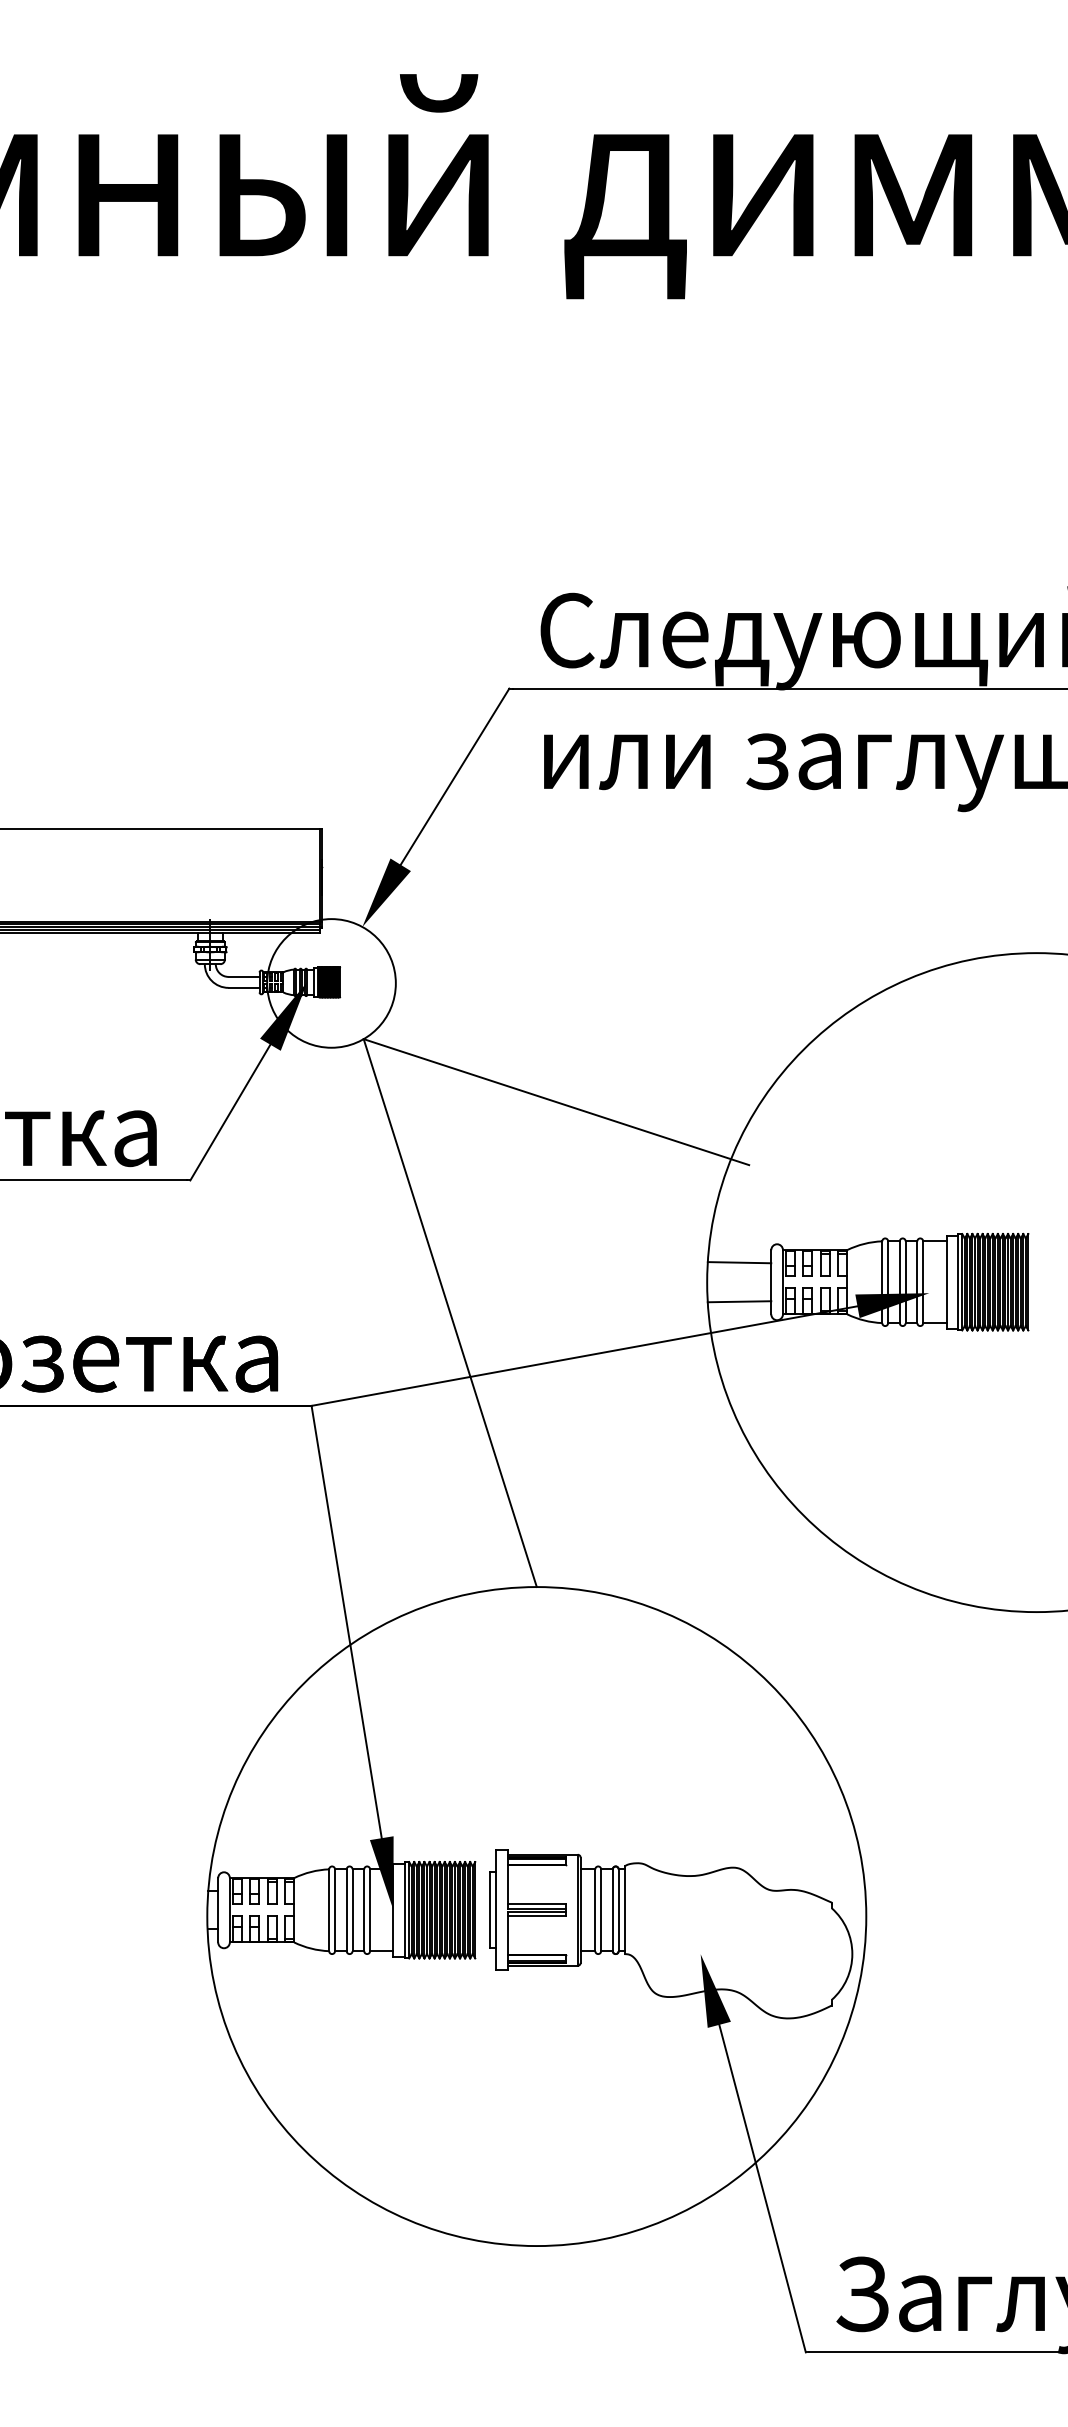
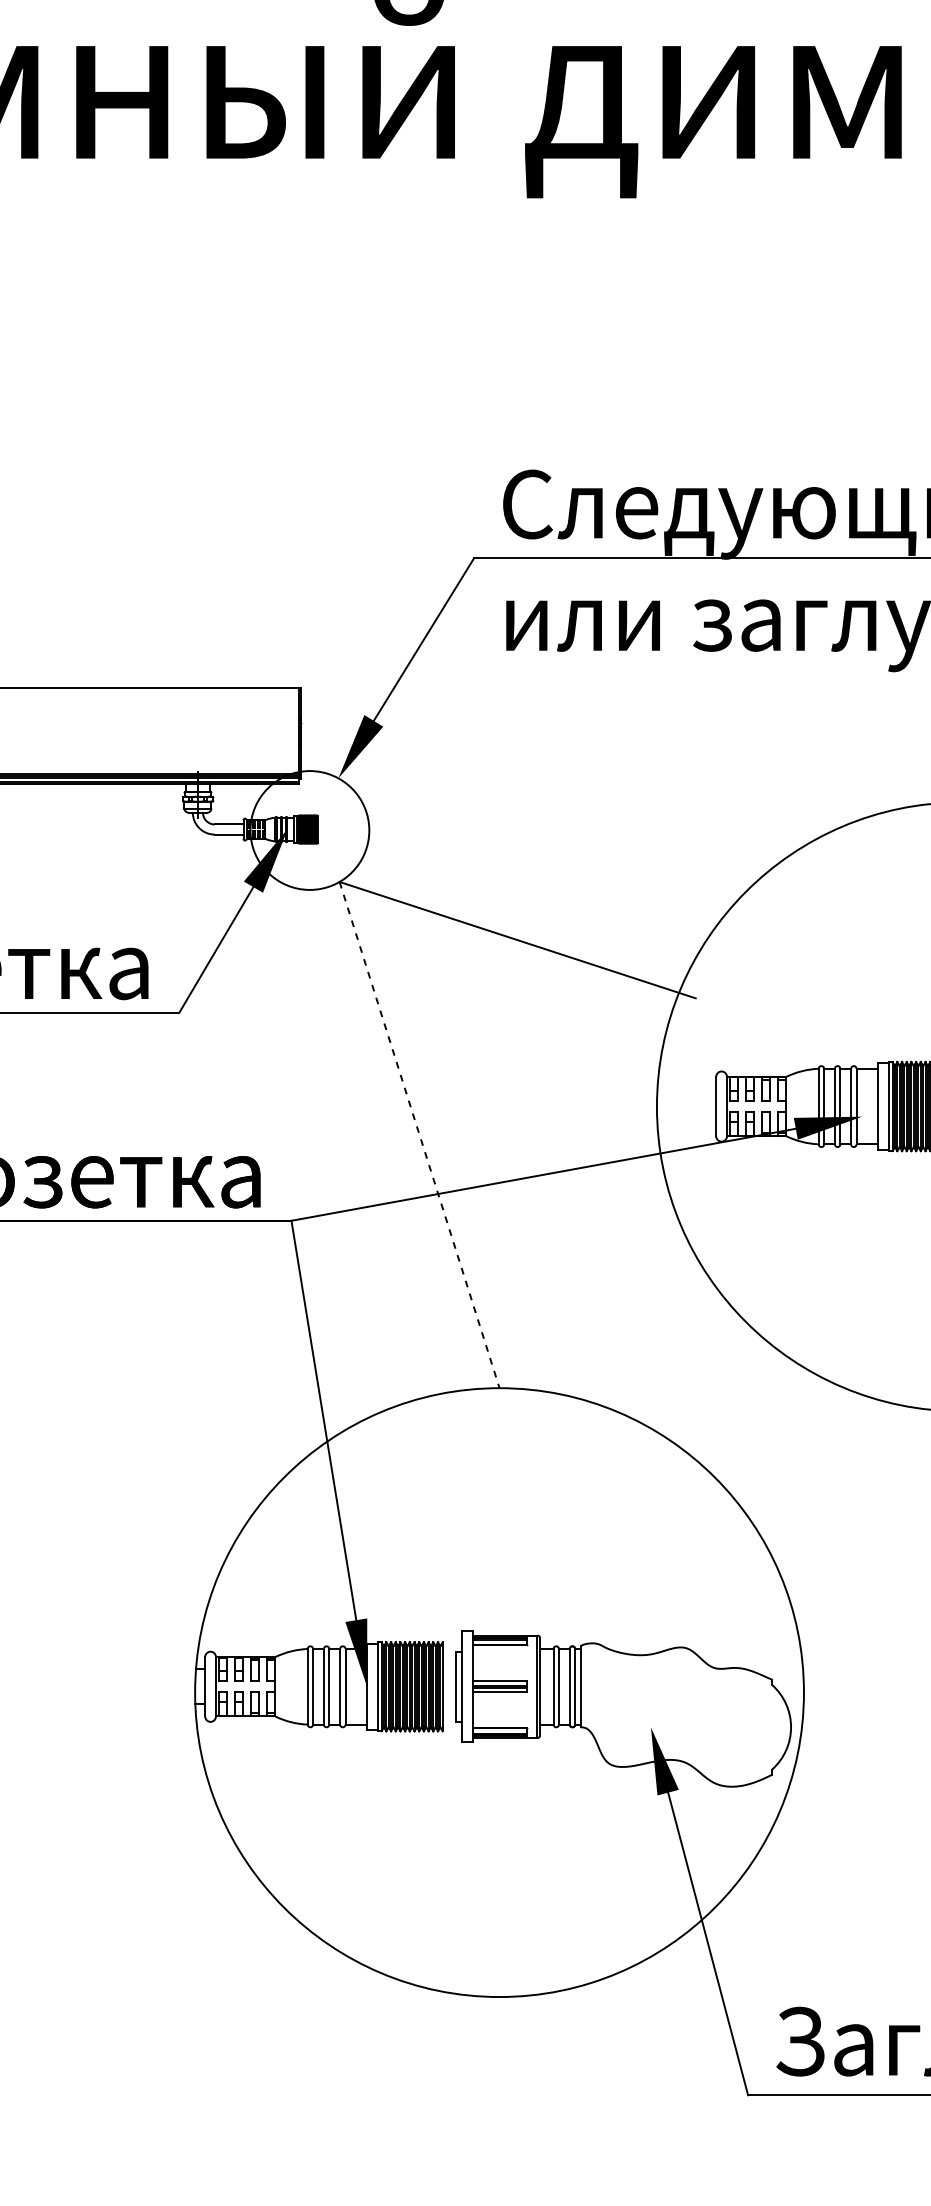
line: (739, 1262) -> (686, 1088), removed
line: (739, 1301) -> (686, 1124), removed
line: (450, 1313) -> (419, 1135), solid -> dashed

